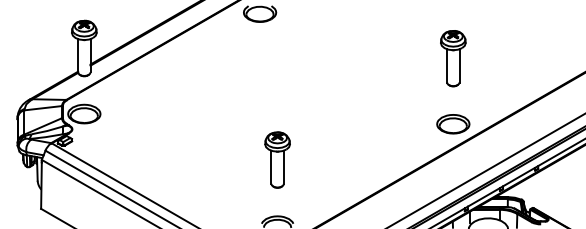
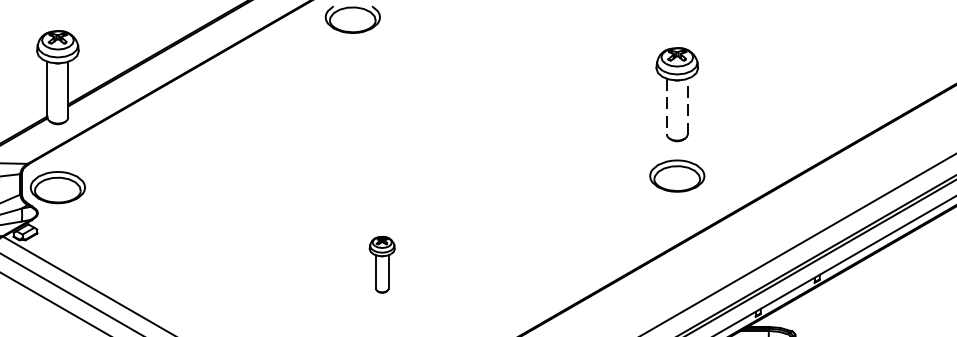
line: (447, 65) -> (667, 106), solid -> dashed
line: (459, 65) -> (687, 106), solid -> dashed
part: (453, 124) -> (677, 176), moved
part: (277, 159) -> (382, 263), size x0.6

